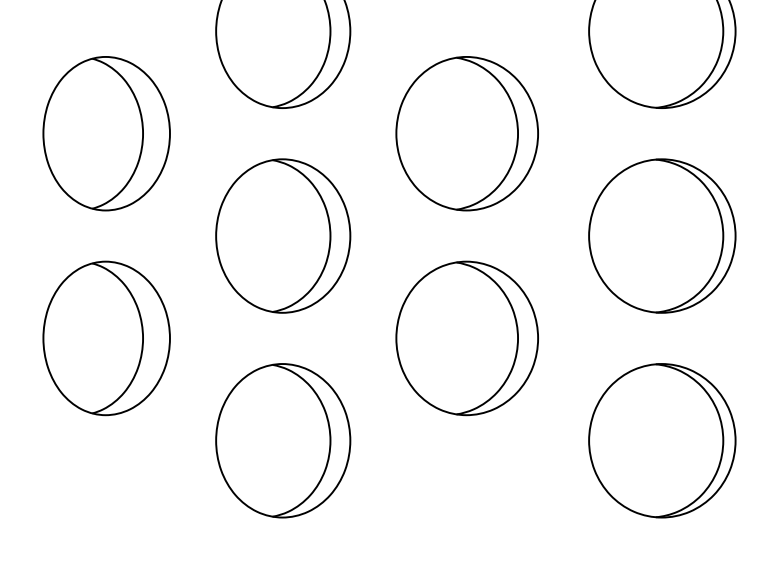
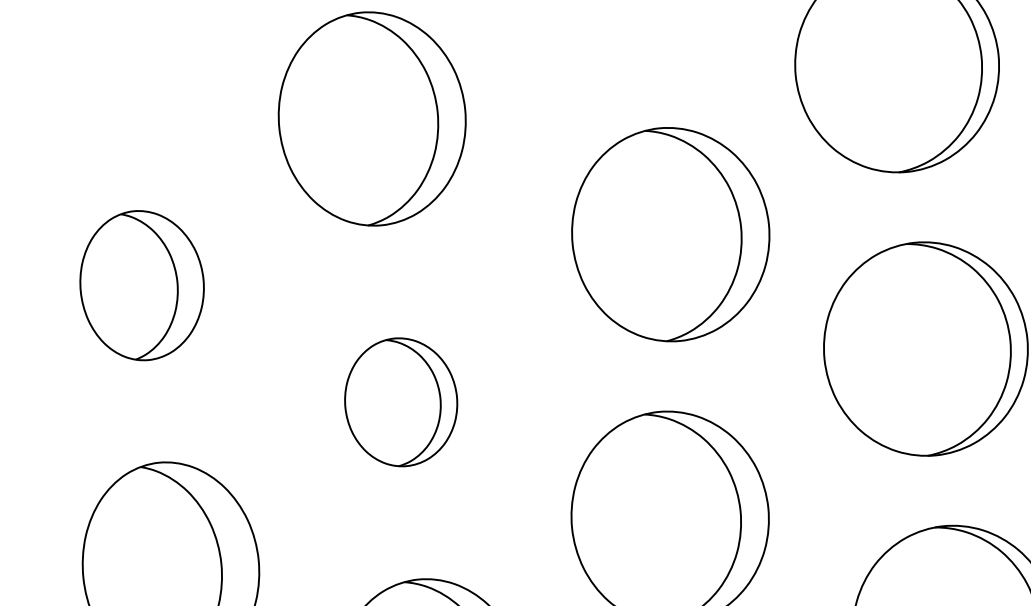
part: (106, 133) -> (141, 285), size x0.7
part: (466, 133) -> (669, 234), moved
part: (283, 235) -> (401, 401), size x0.6

